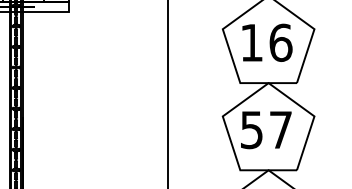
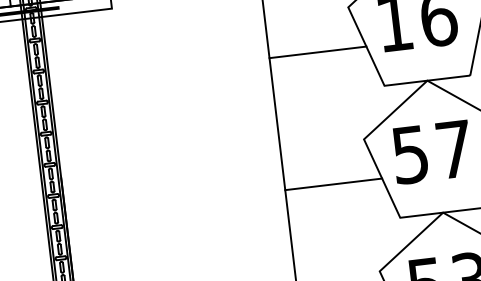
line: (199, 56) -> (317, 52), added
line: (199, 143) -> (333, 184), added

